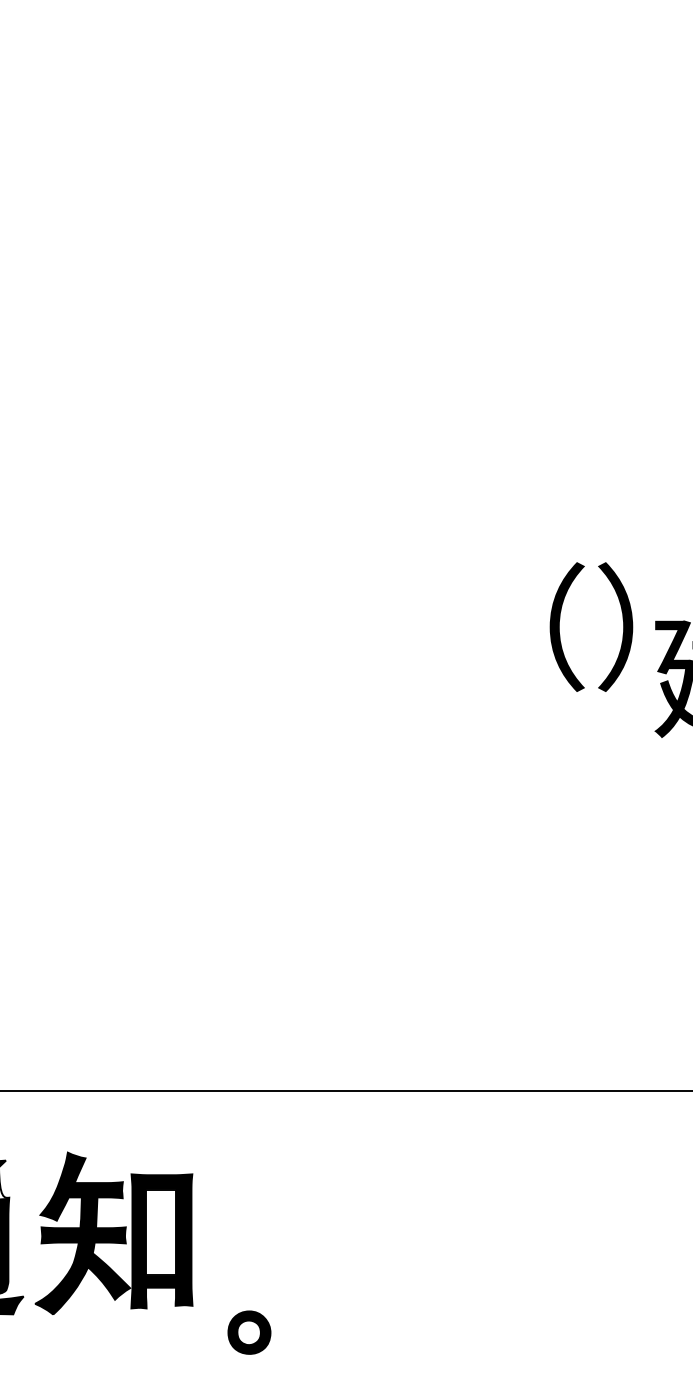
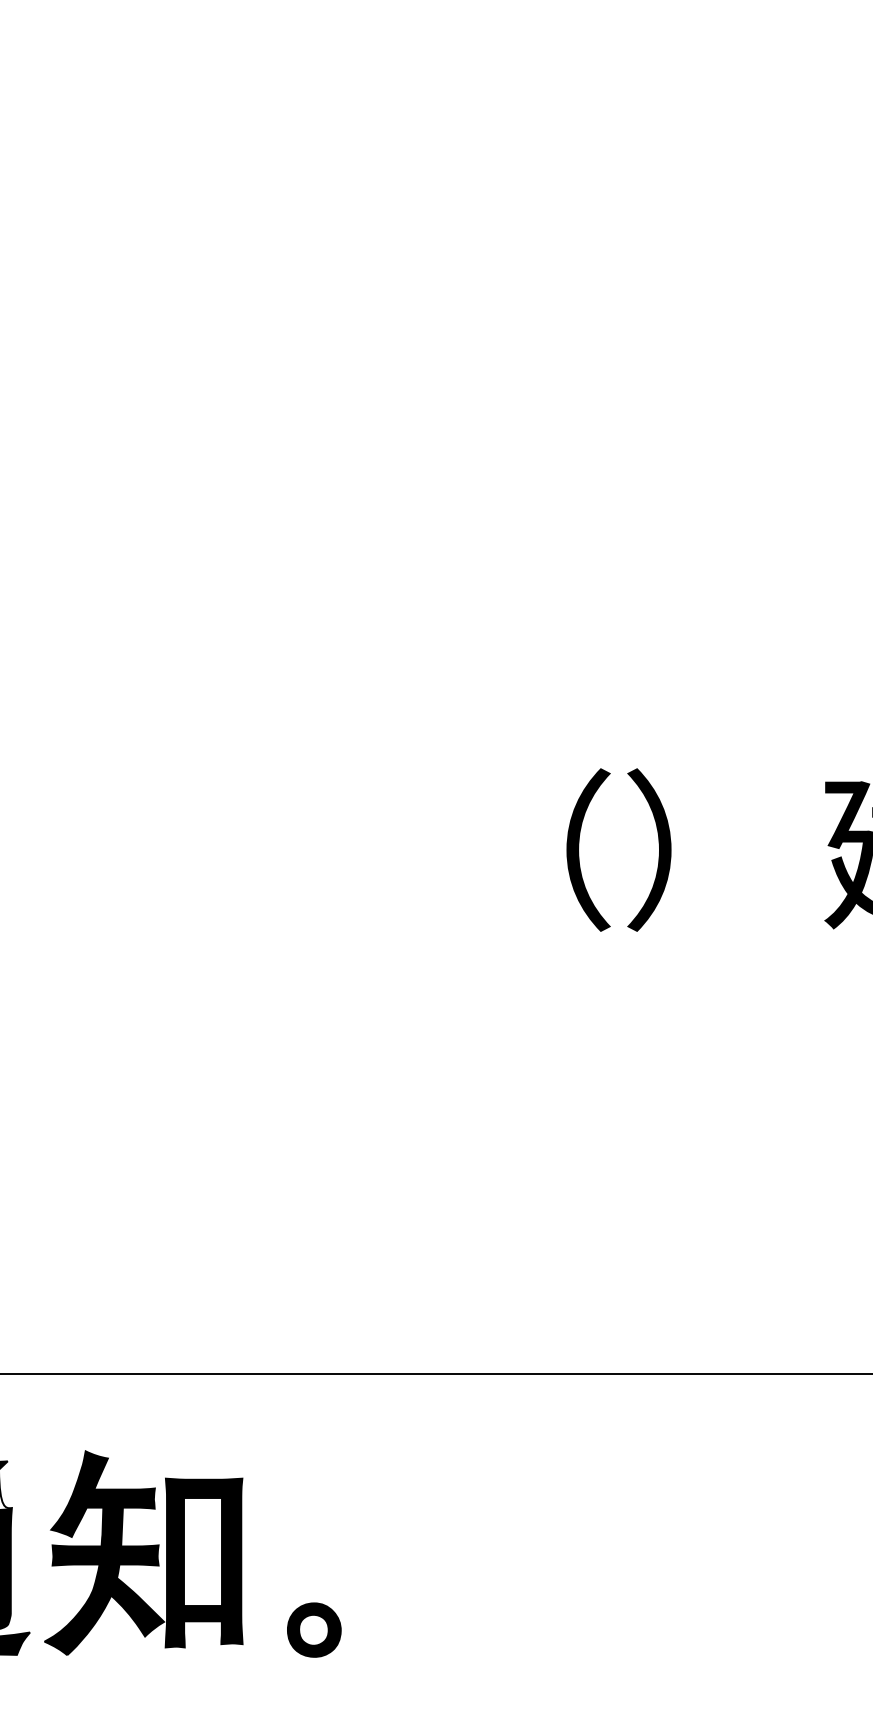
text: (591, 626) -> (619, 849), moved
part: (249, 1332) -> (314, 1629), moved

